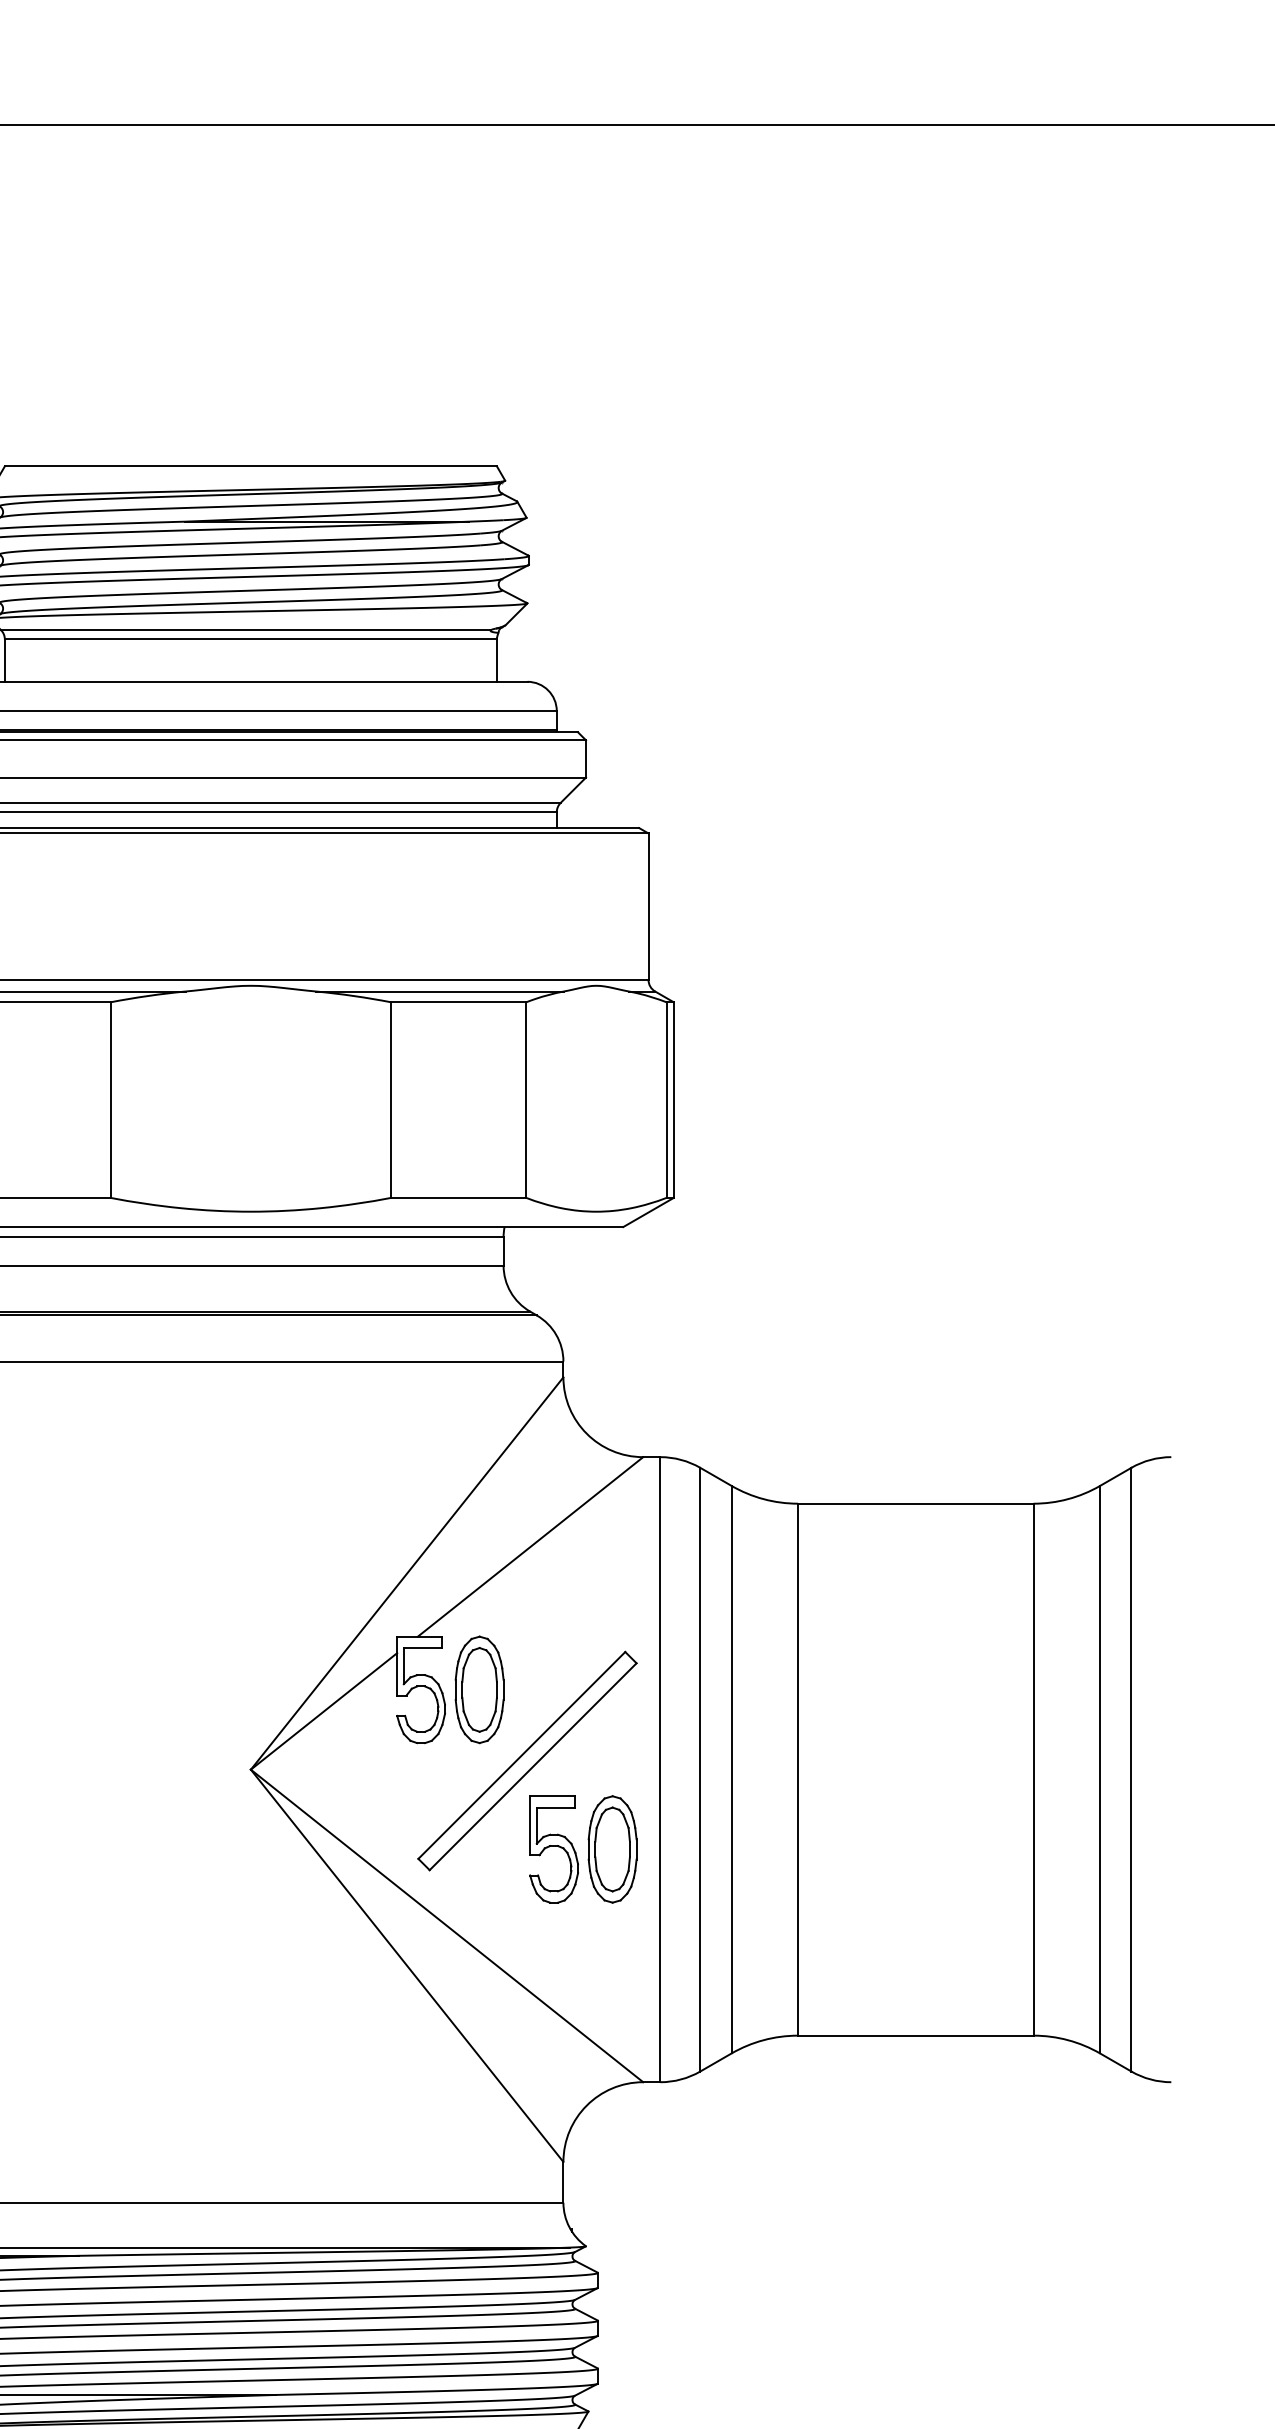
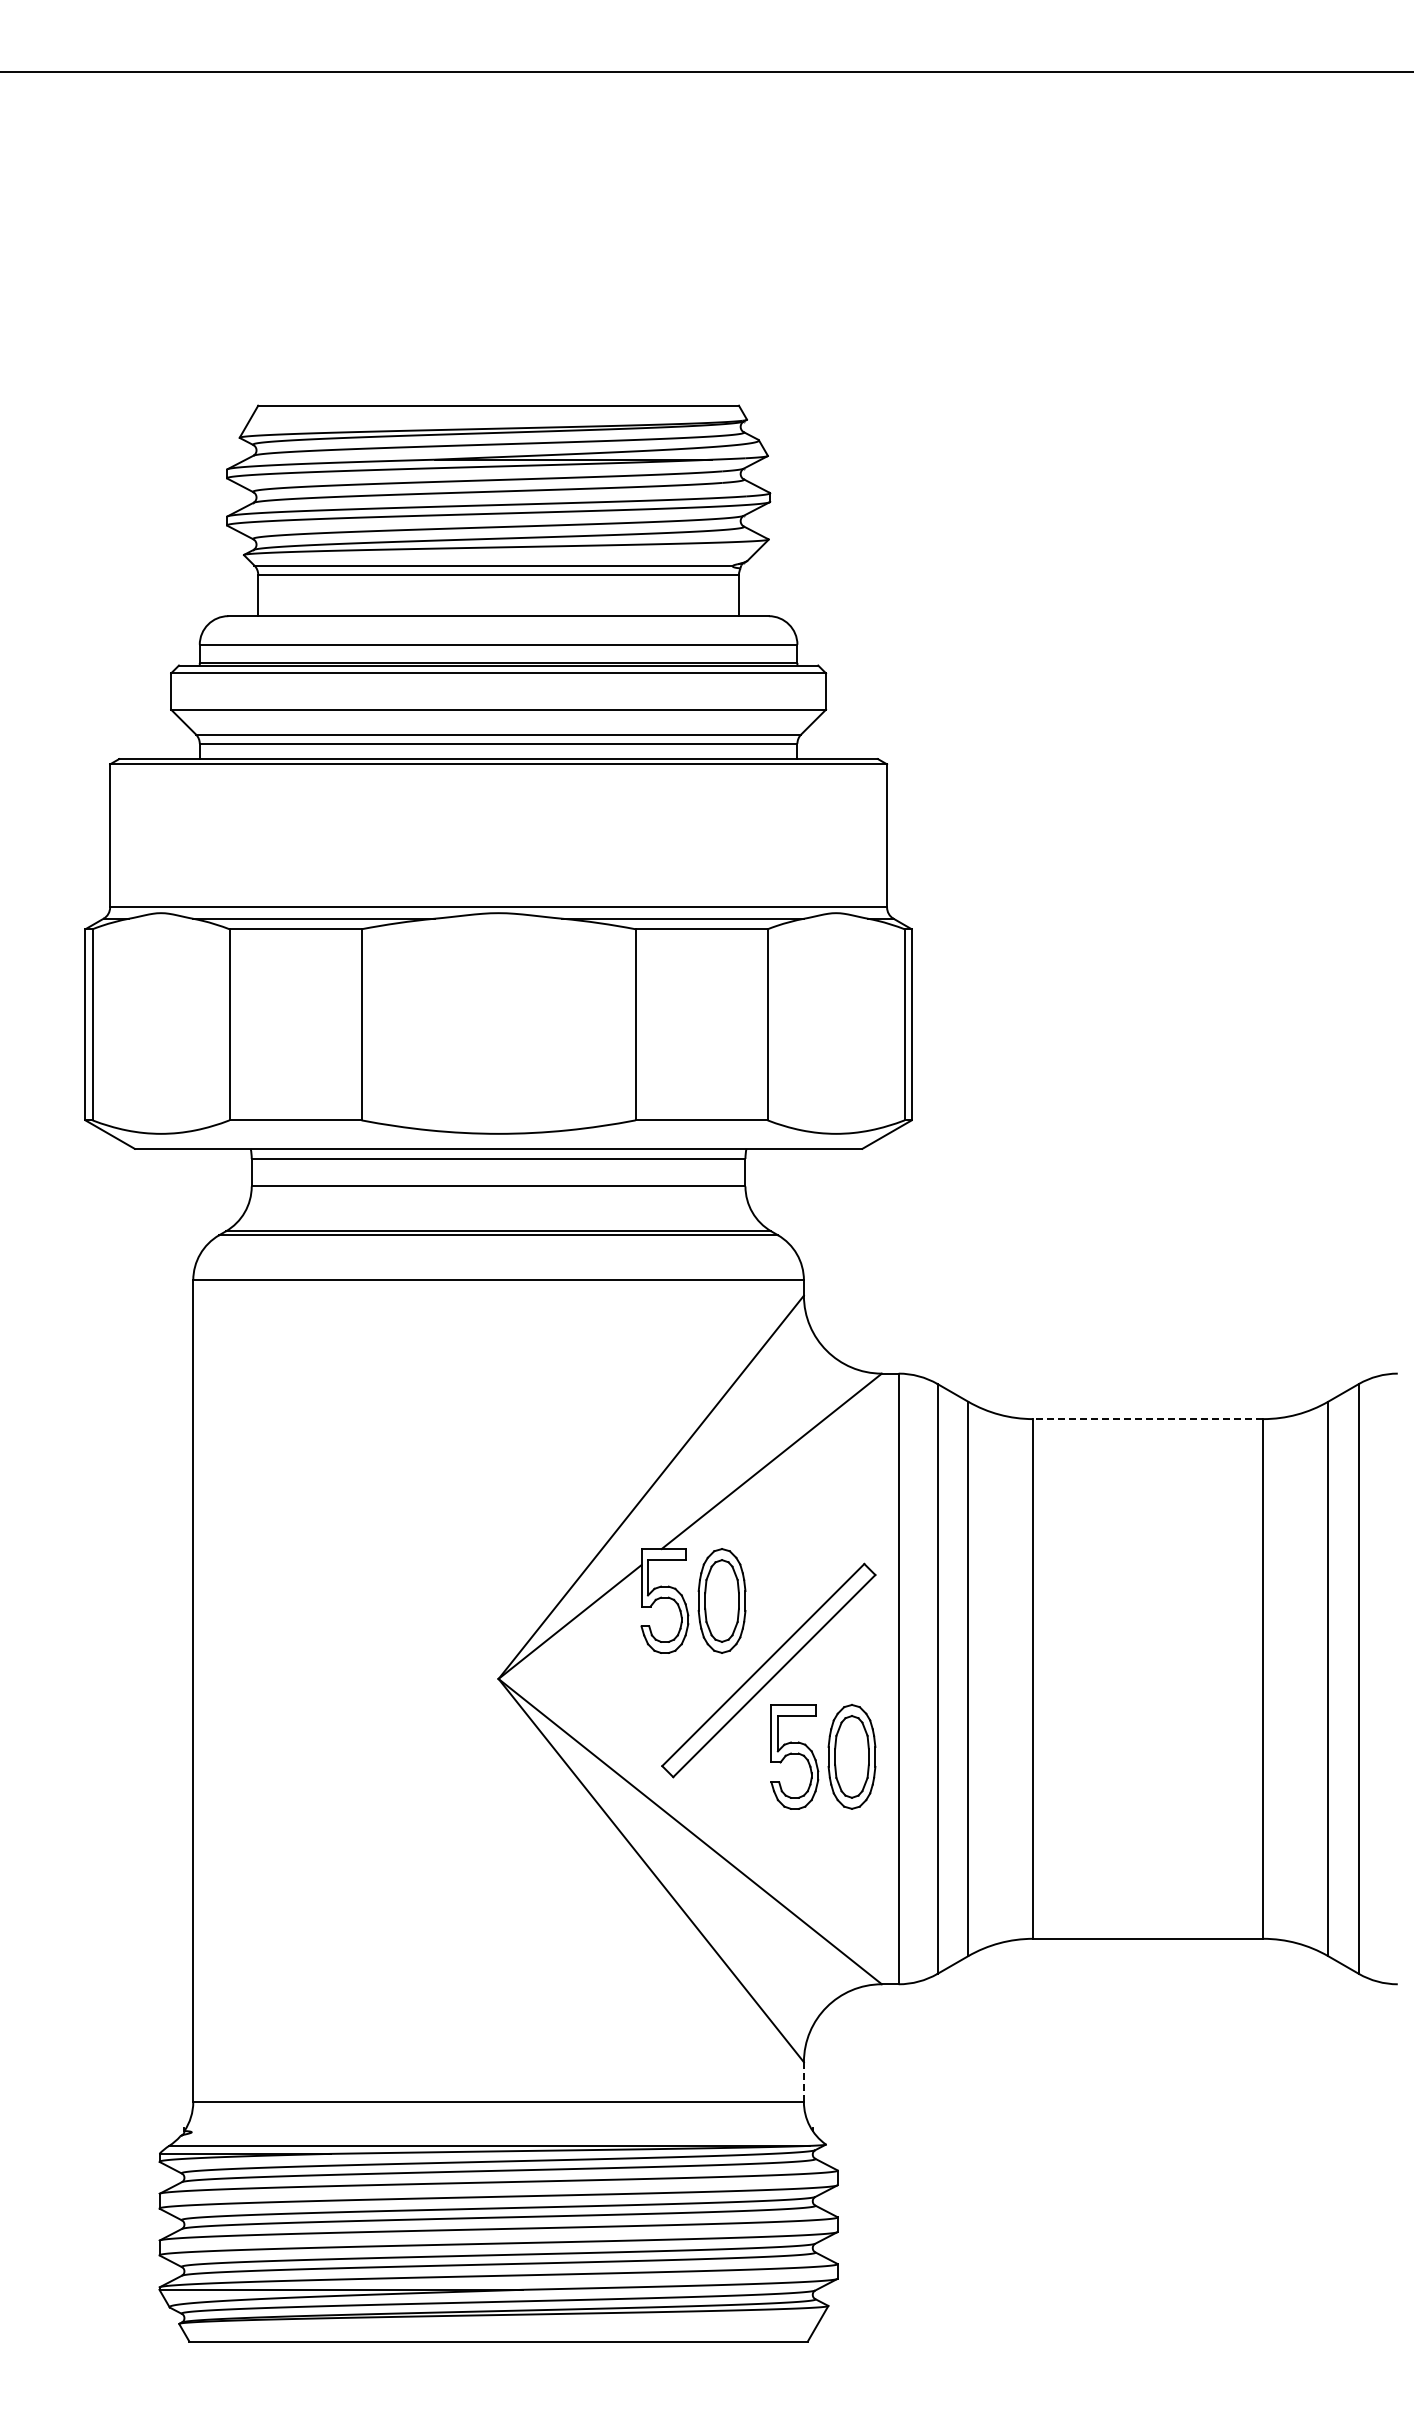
line: (915, 1504) -> (1147, 1419), solid -> dashed
line: (562, 2182) -> (803, 2082), solid -> dashed

